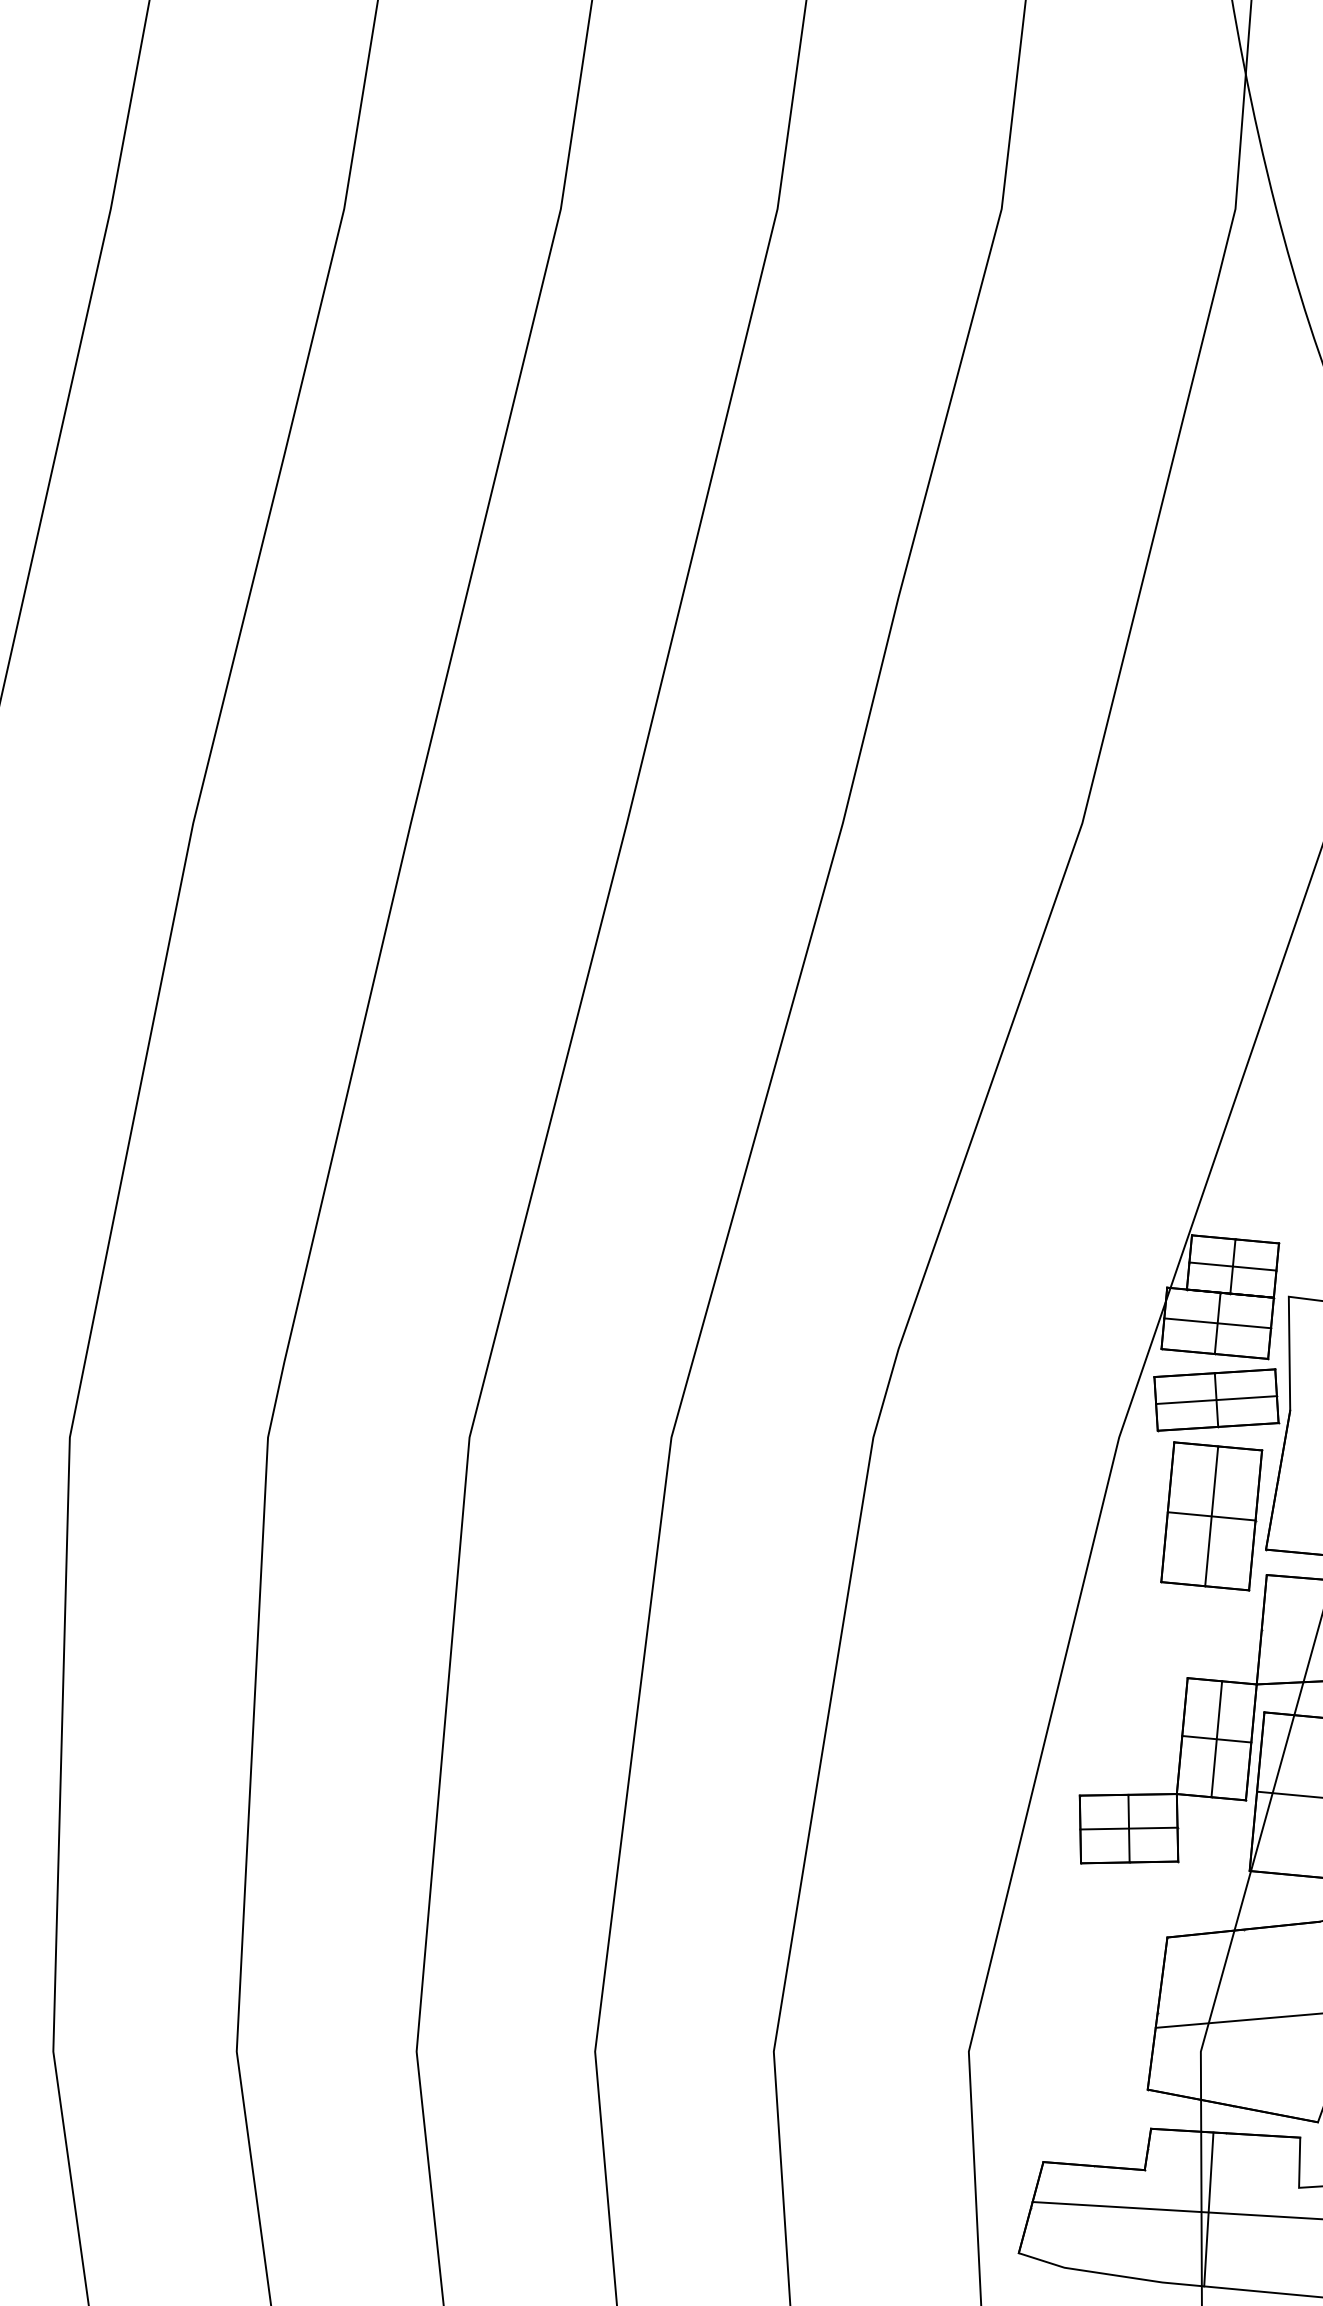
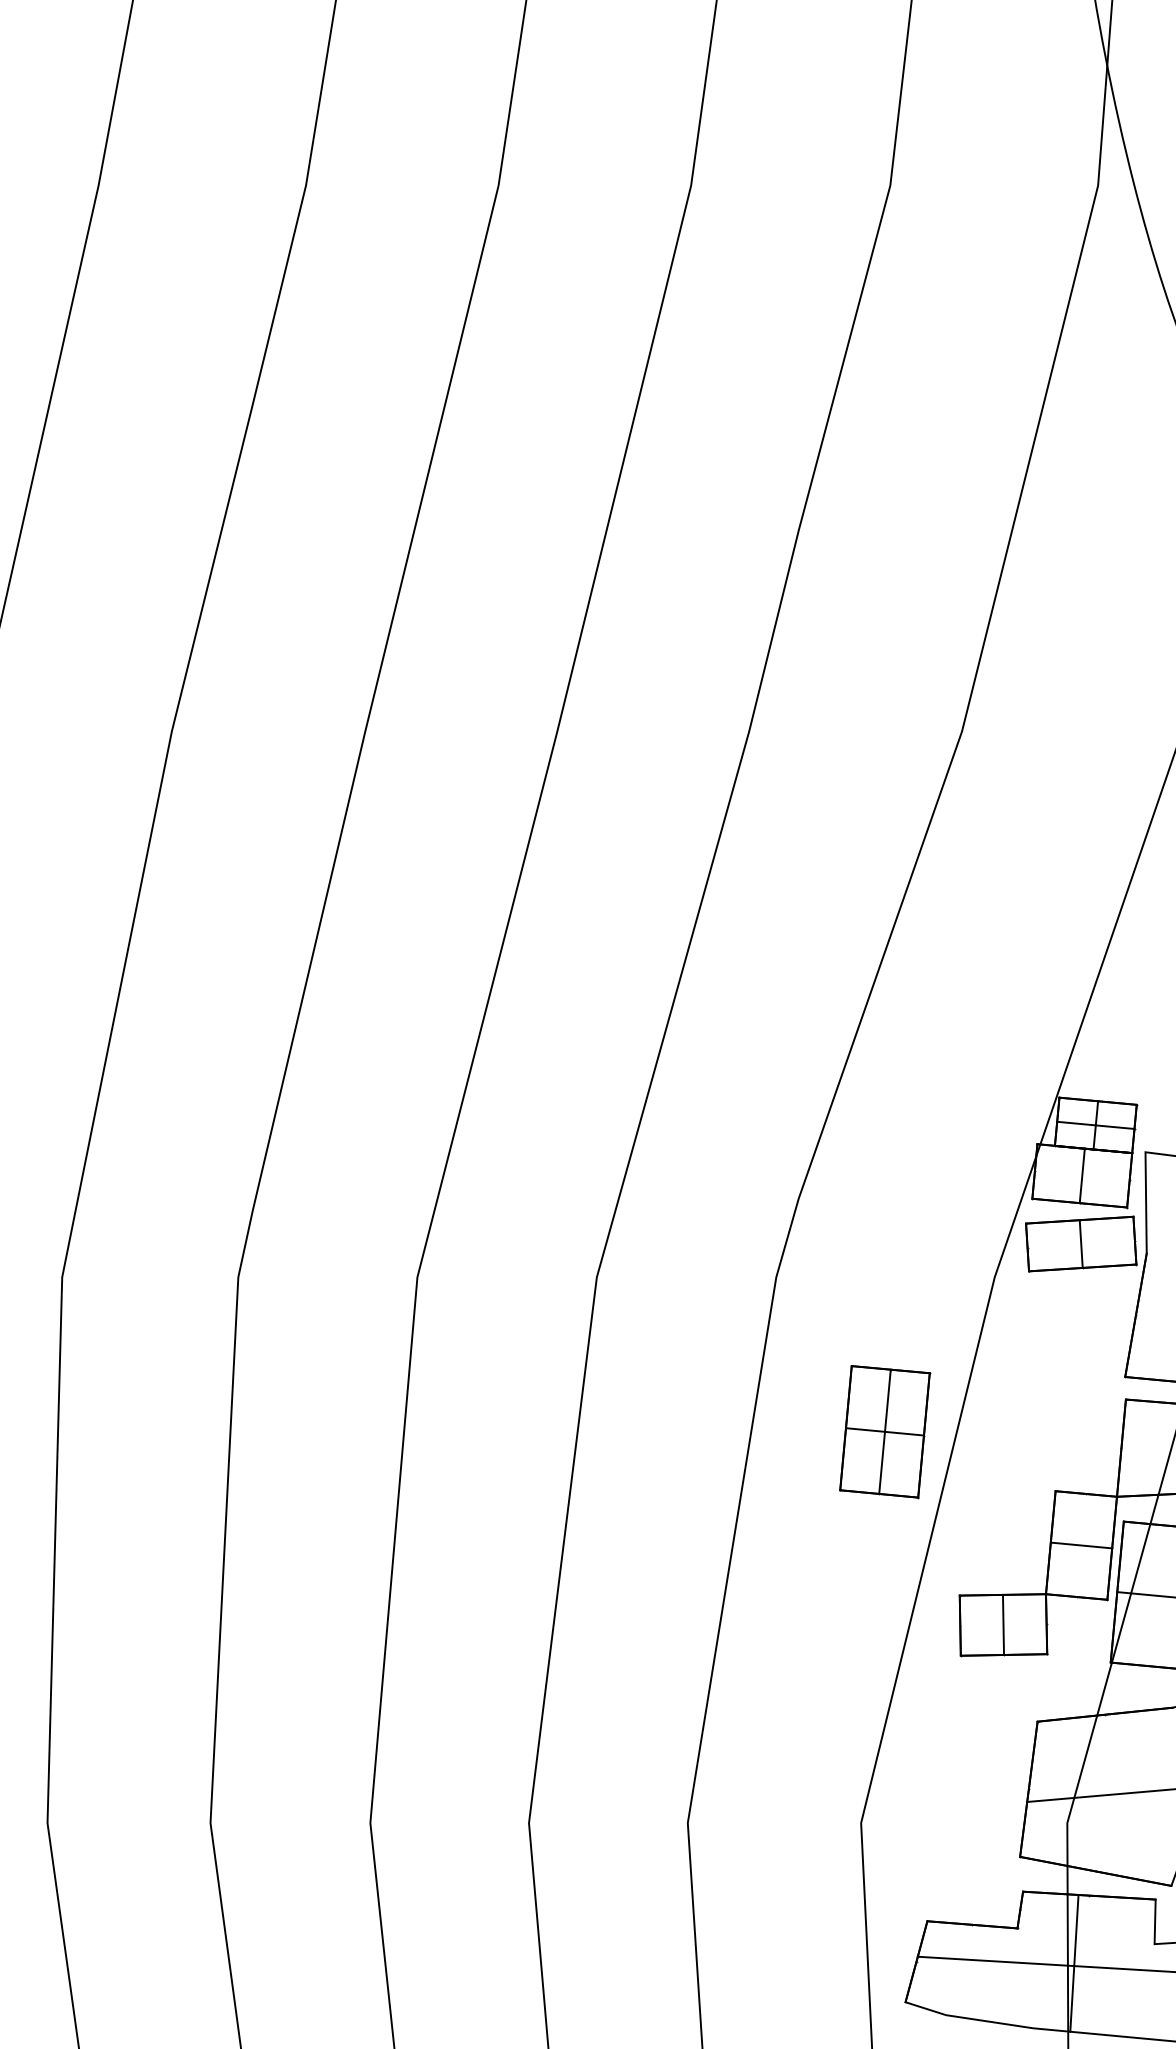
line: (1217, 1323) -> (1082, 1176), removed
line: (1216, 1400) -> (1081, 1244), removed
part: (1211, 1516) -> (884, 1431), moved
line: (1216, 1739) -> (1081, 1545), removed
line: (1128, 1828) -> (1003, 1624), removed

